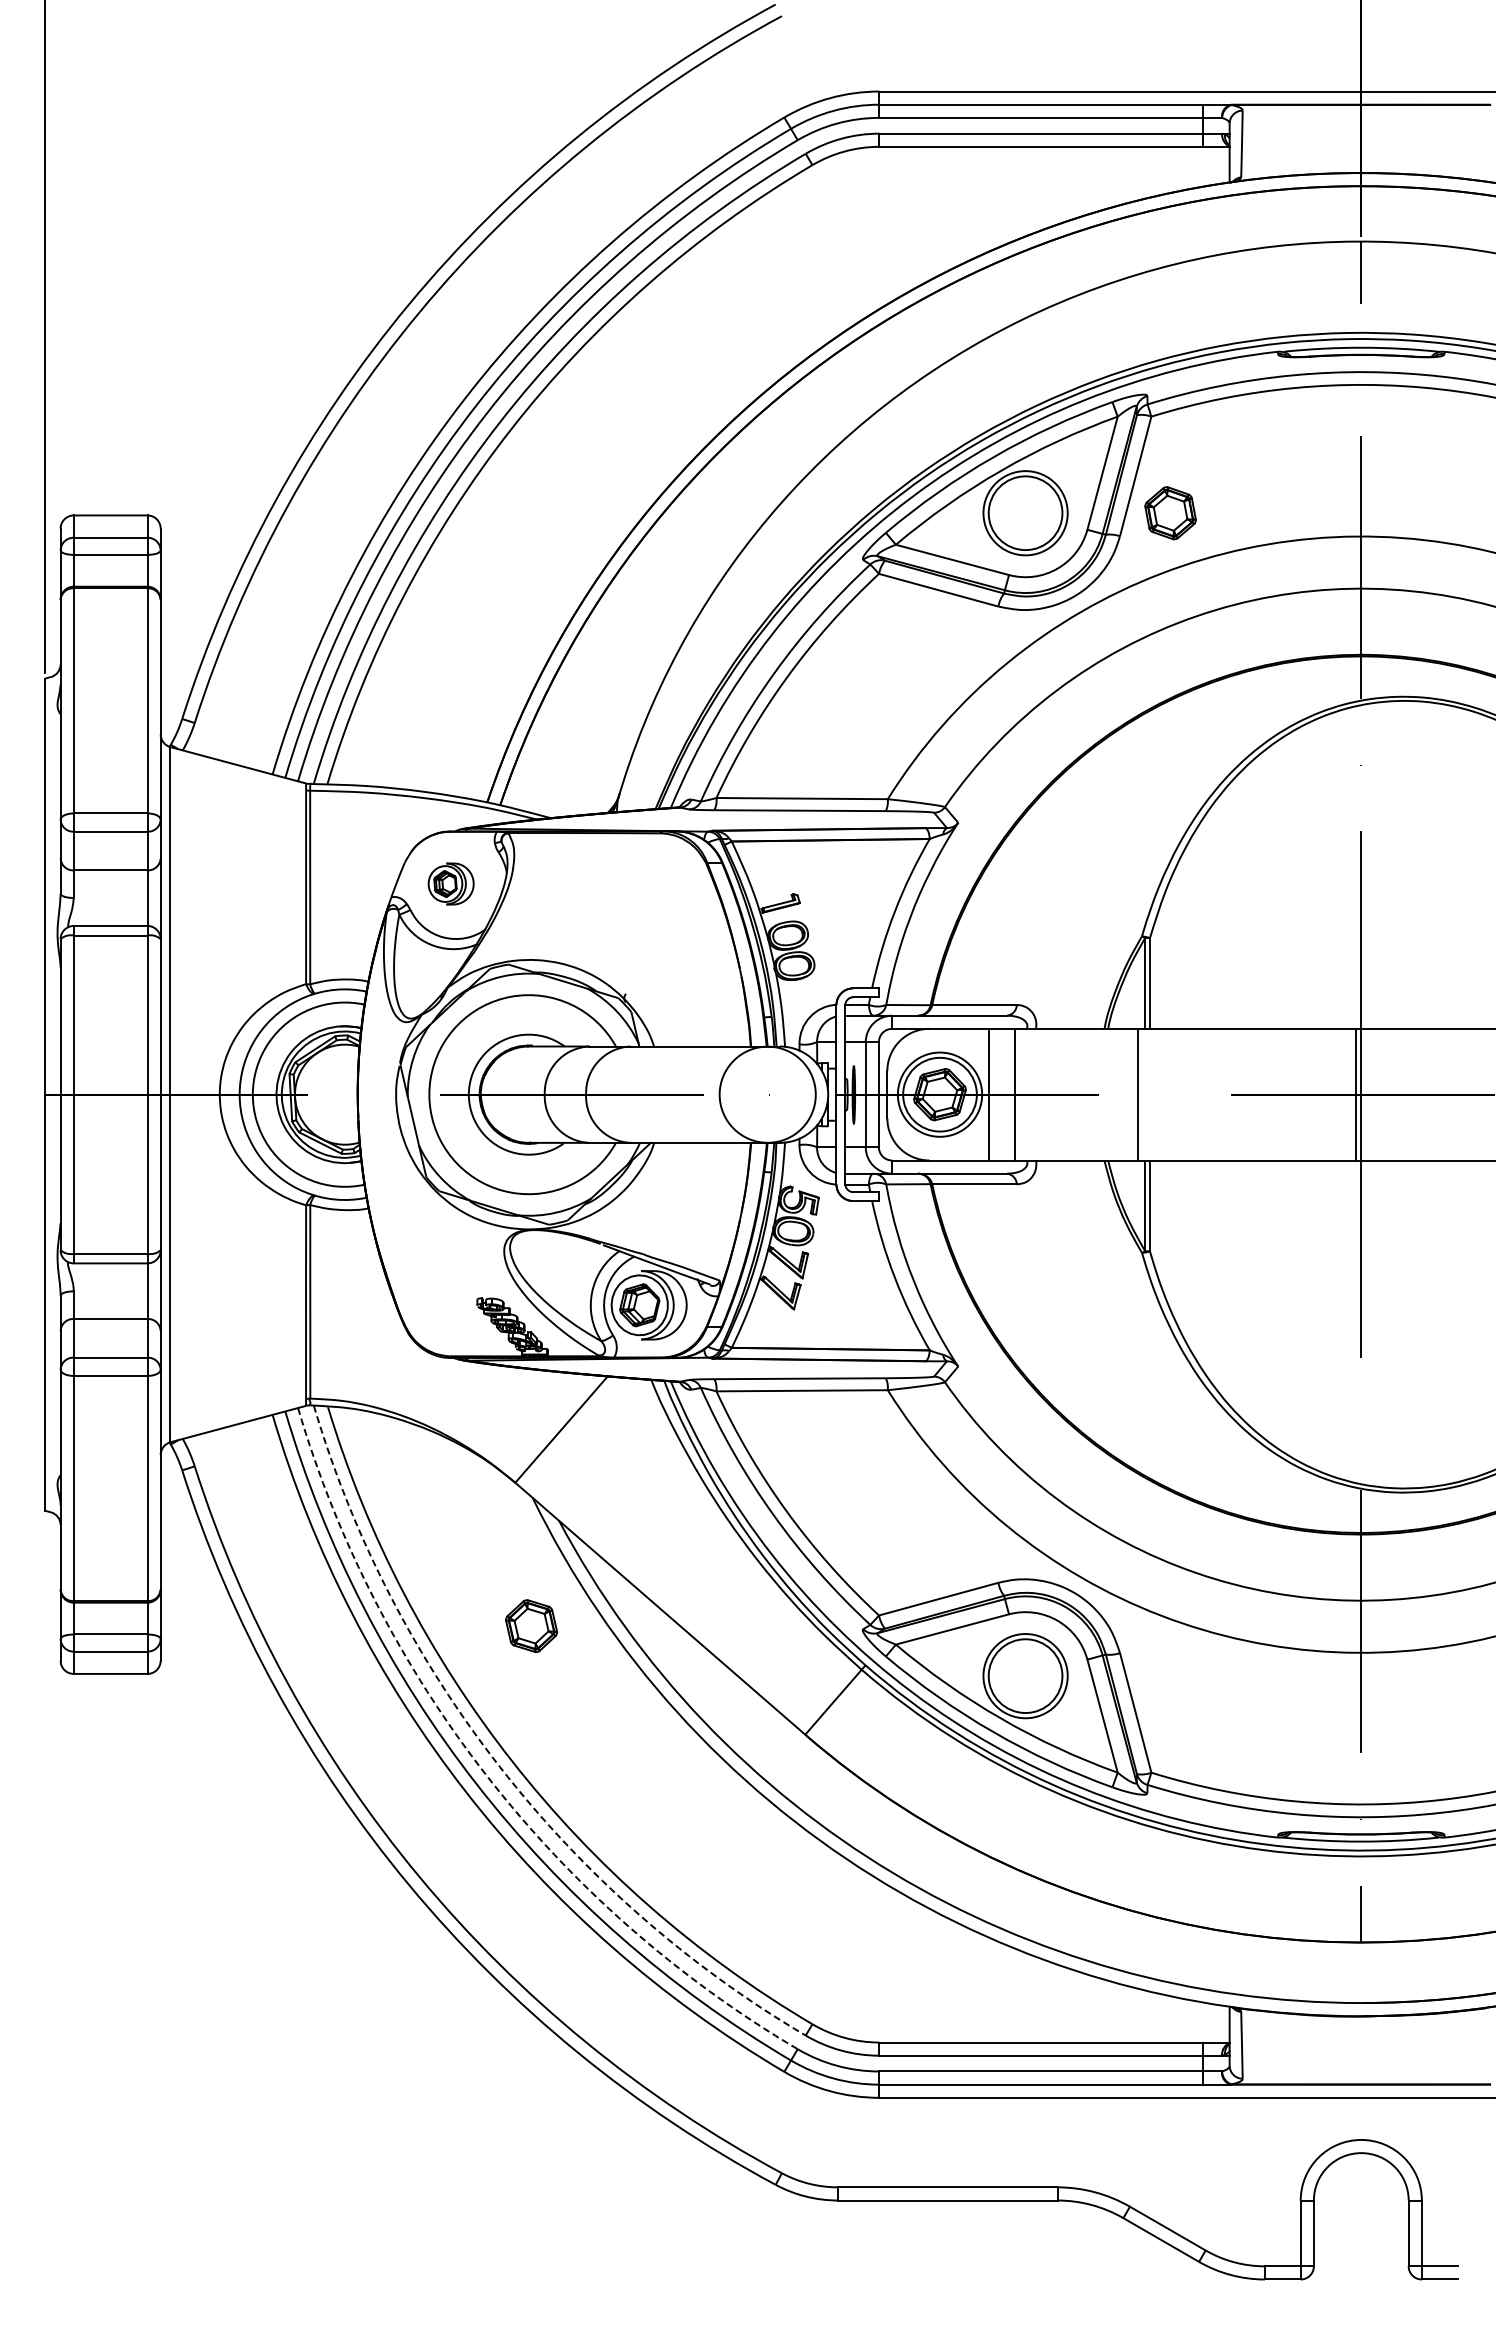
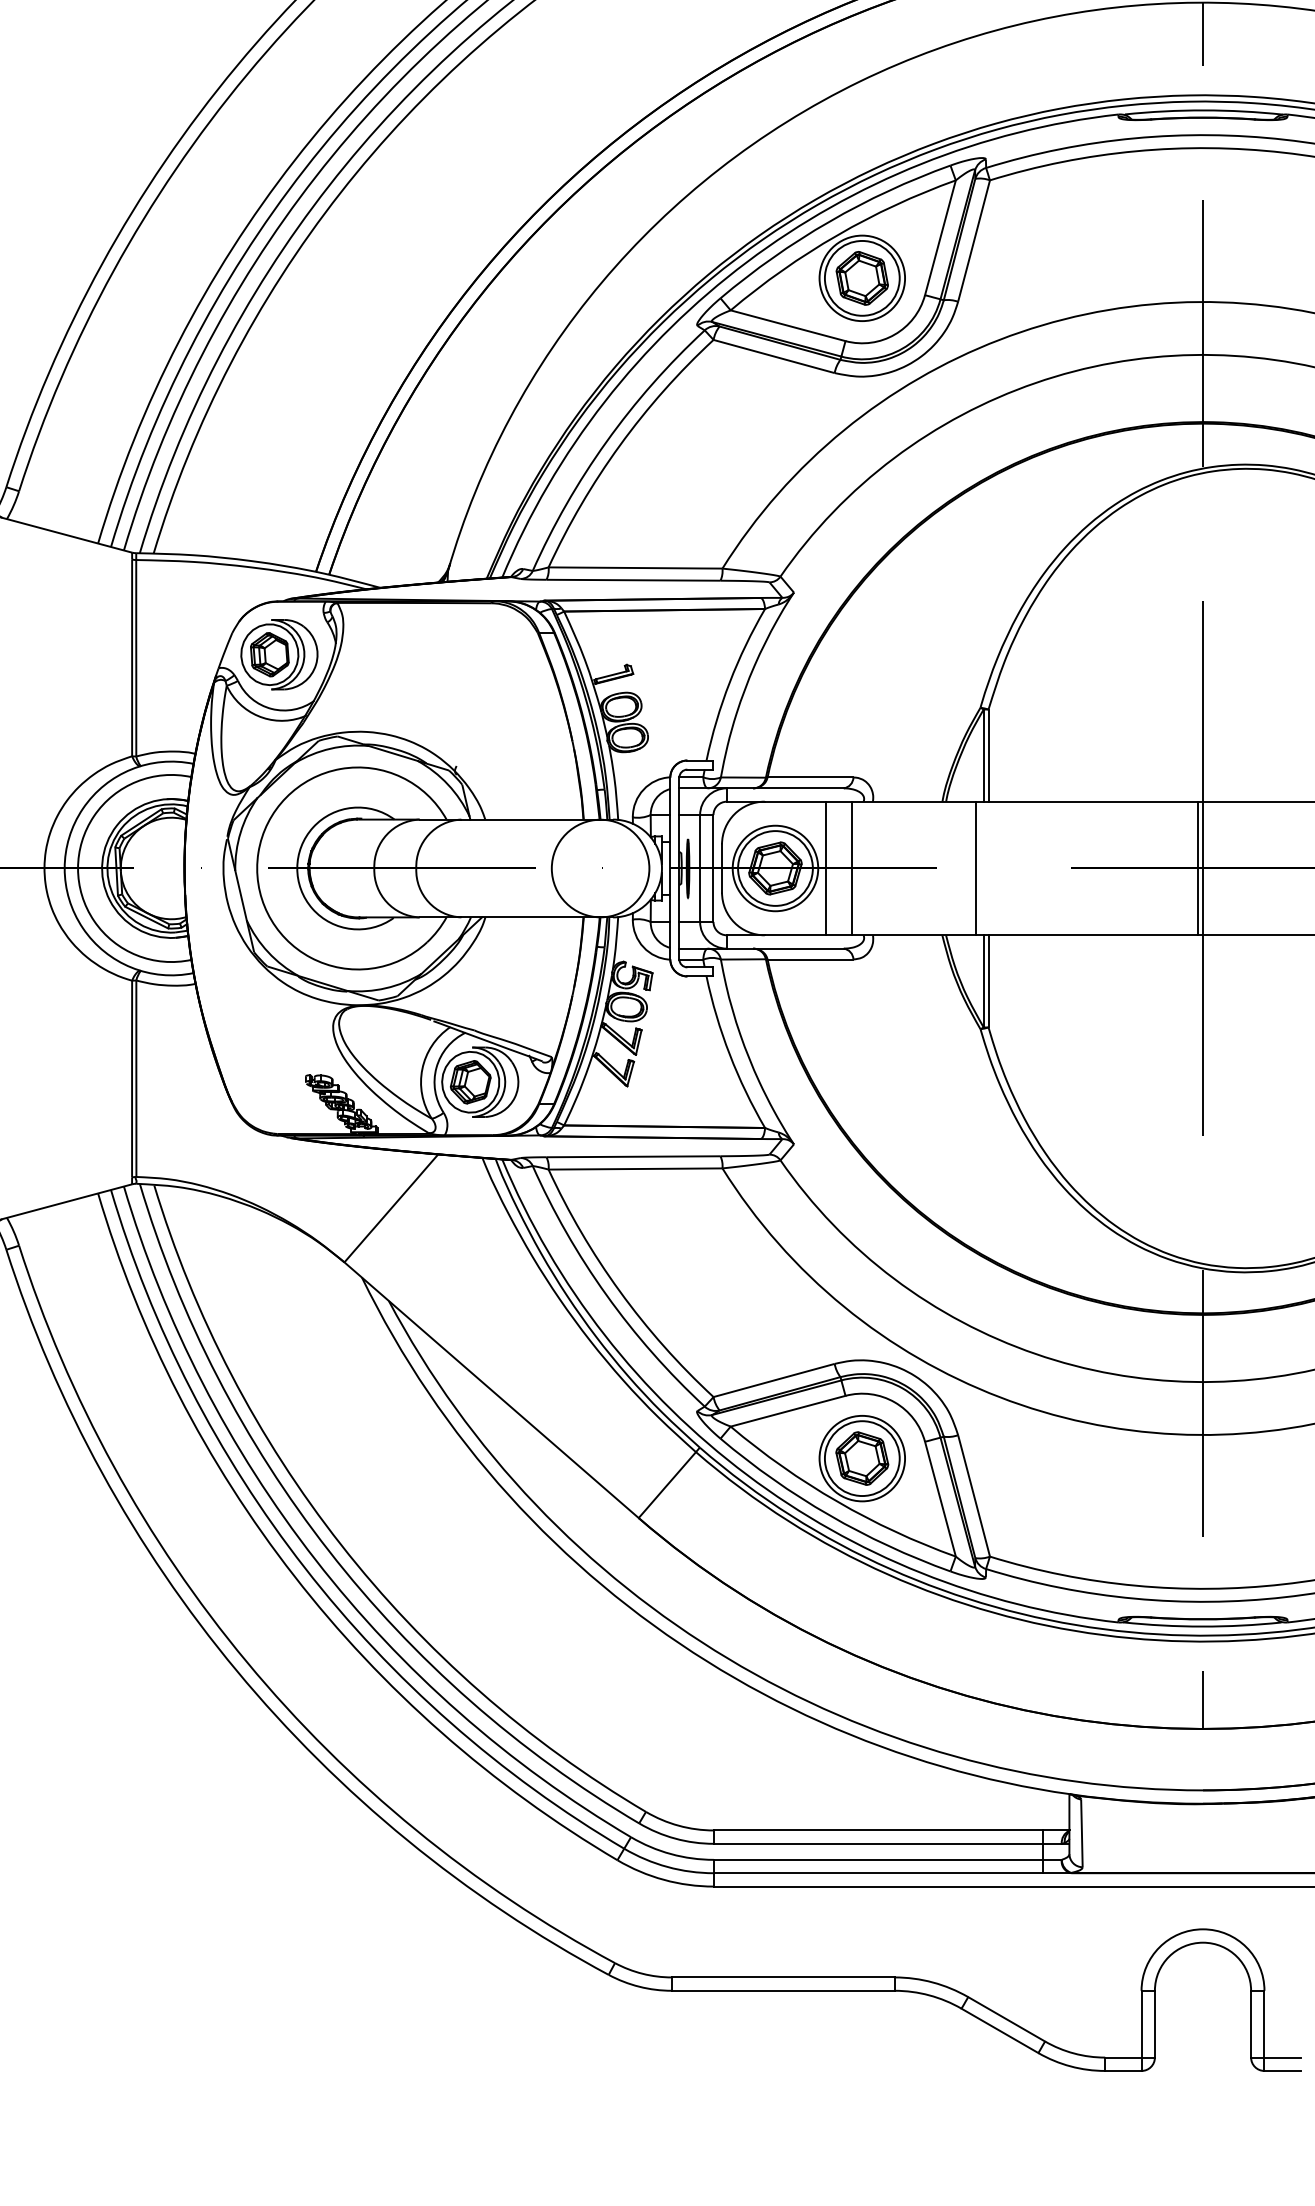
part: (1170, 513) -> (862, 278), moved
part: (450, 883) -> (278, 654), size x1.67
part: (531, 1625) -> (862, 1457), moved
arc: (500, 1767) -> (329, 1551), dashed -> solid
arc: (487, 1776) -> (316, 1560), dashed -> solid

